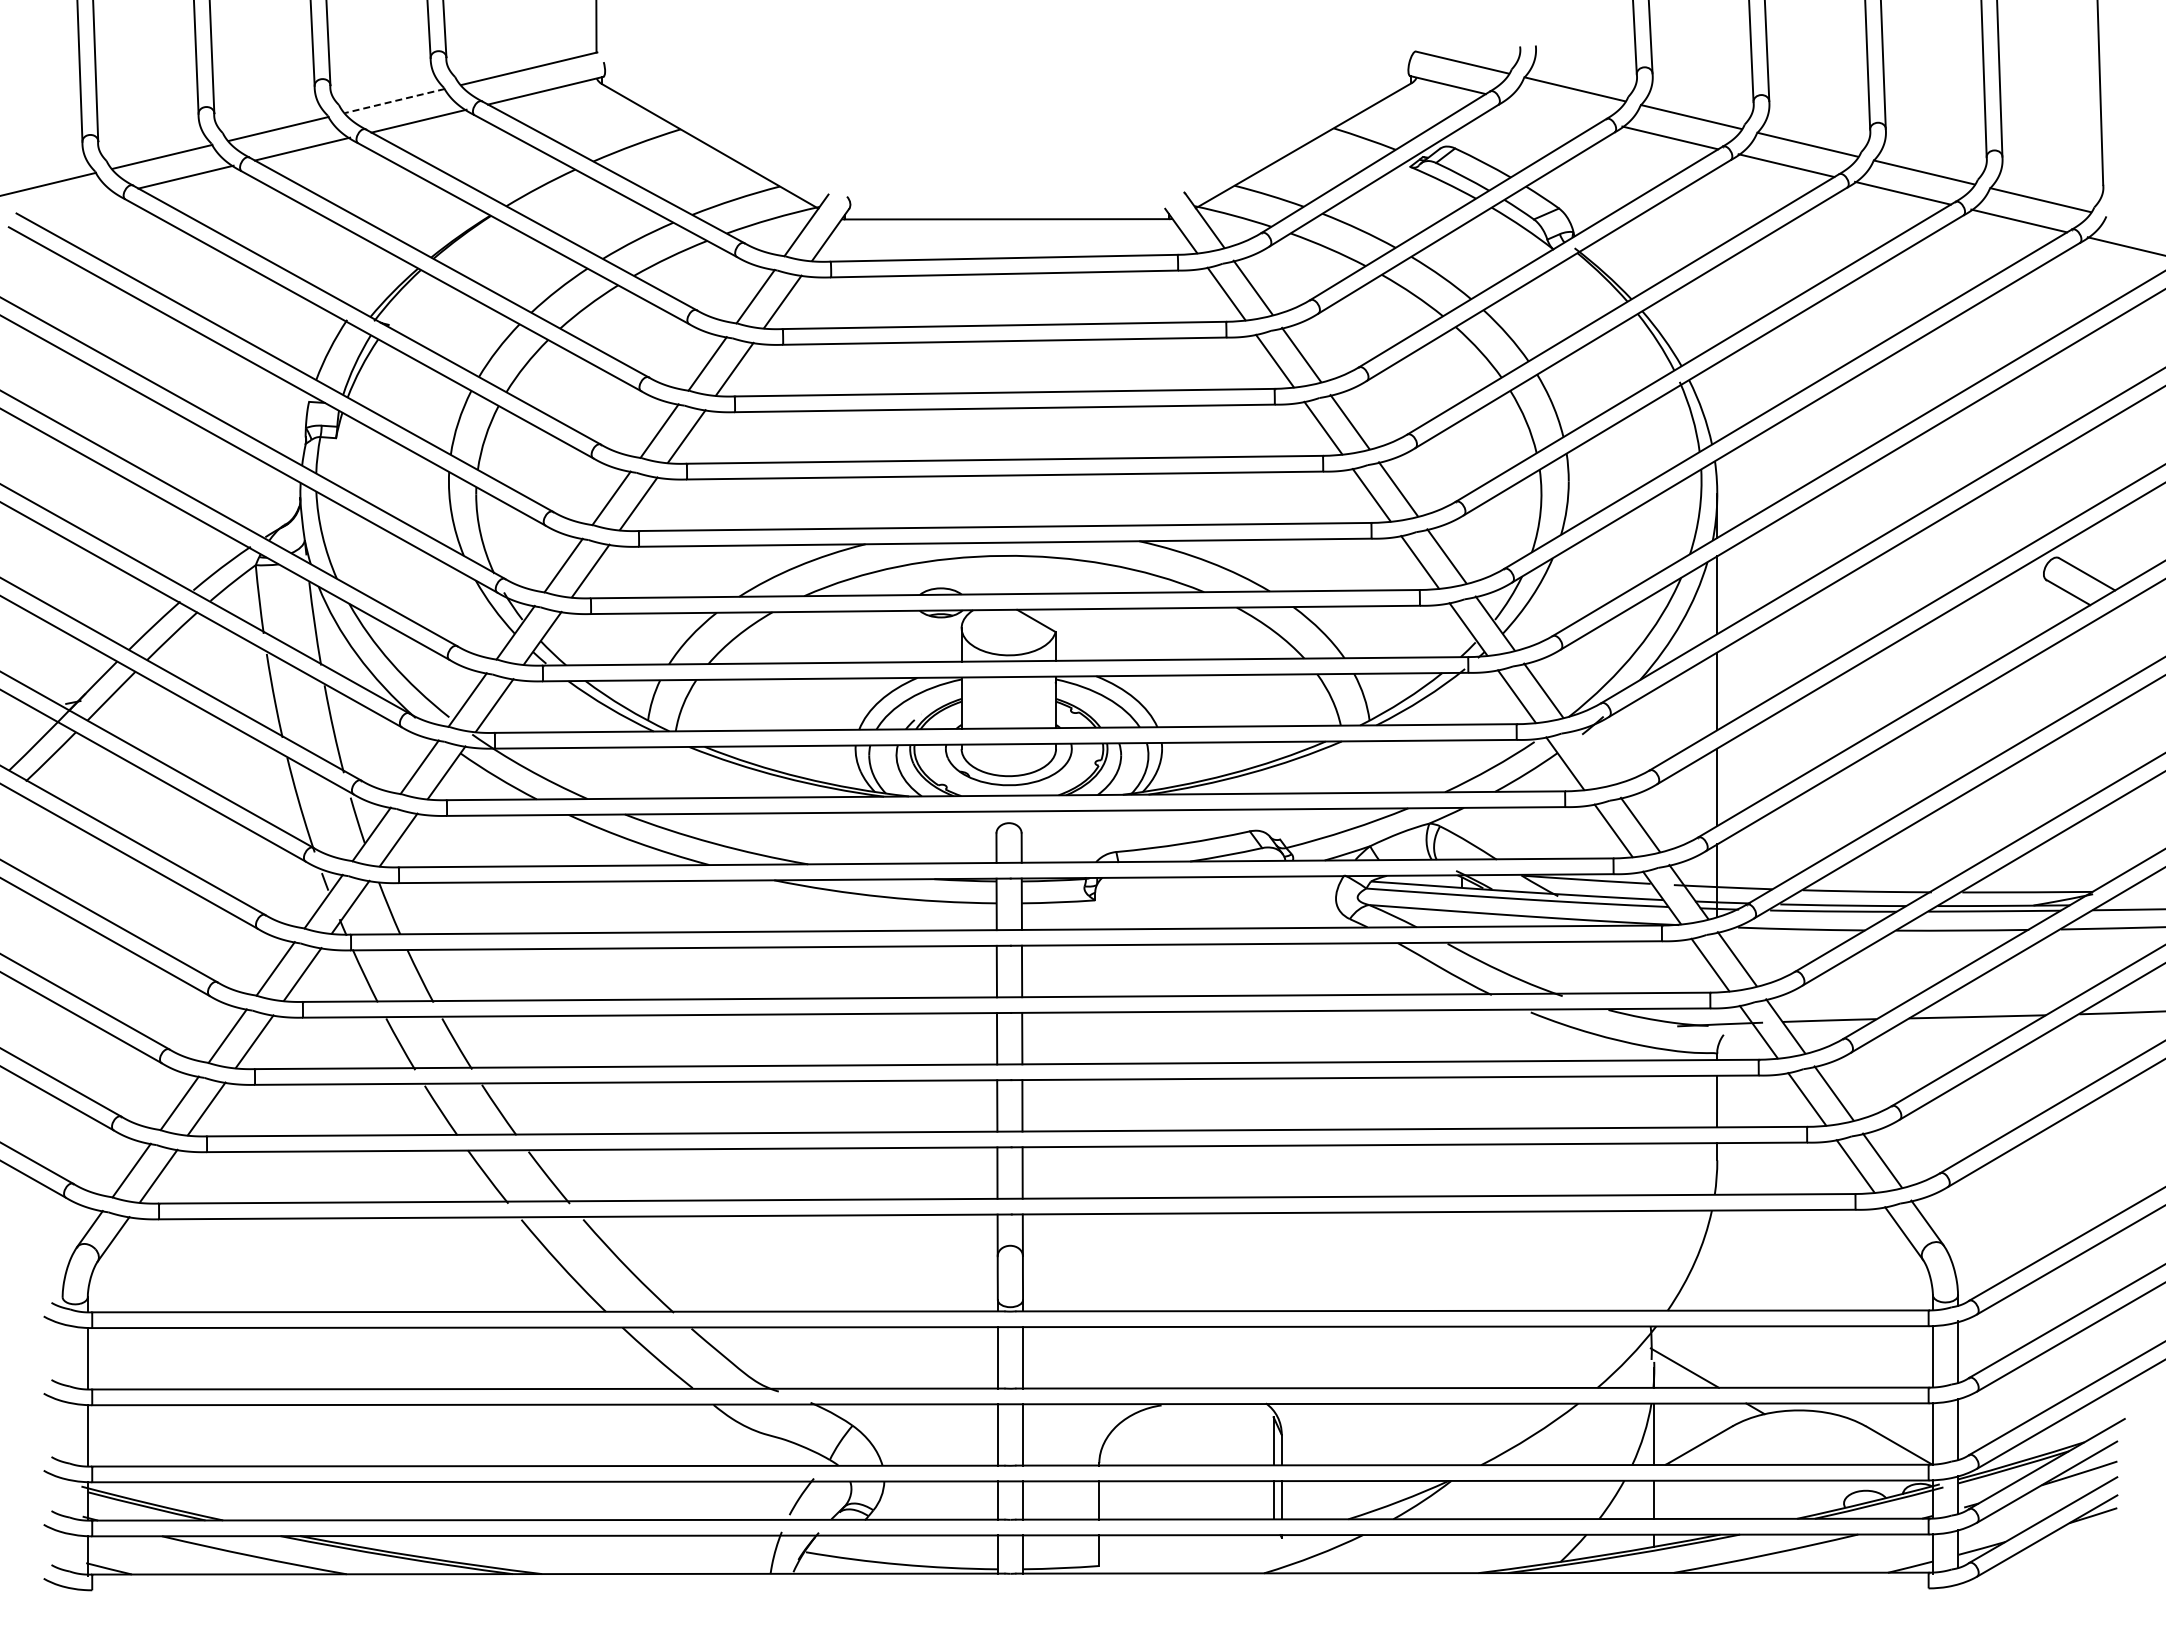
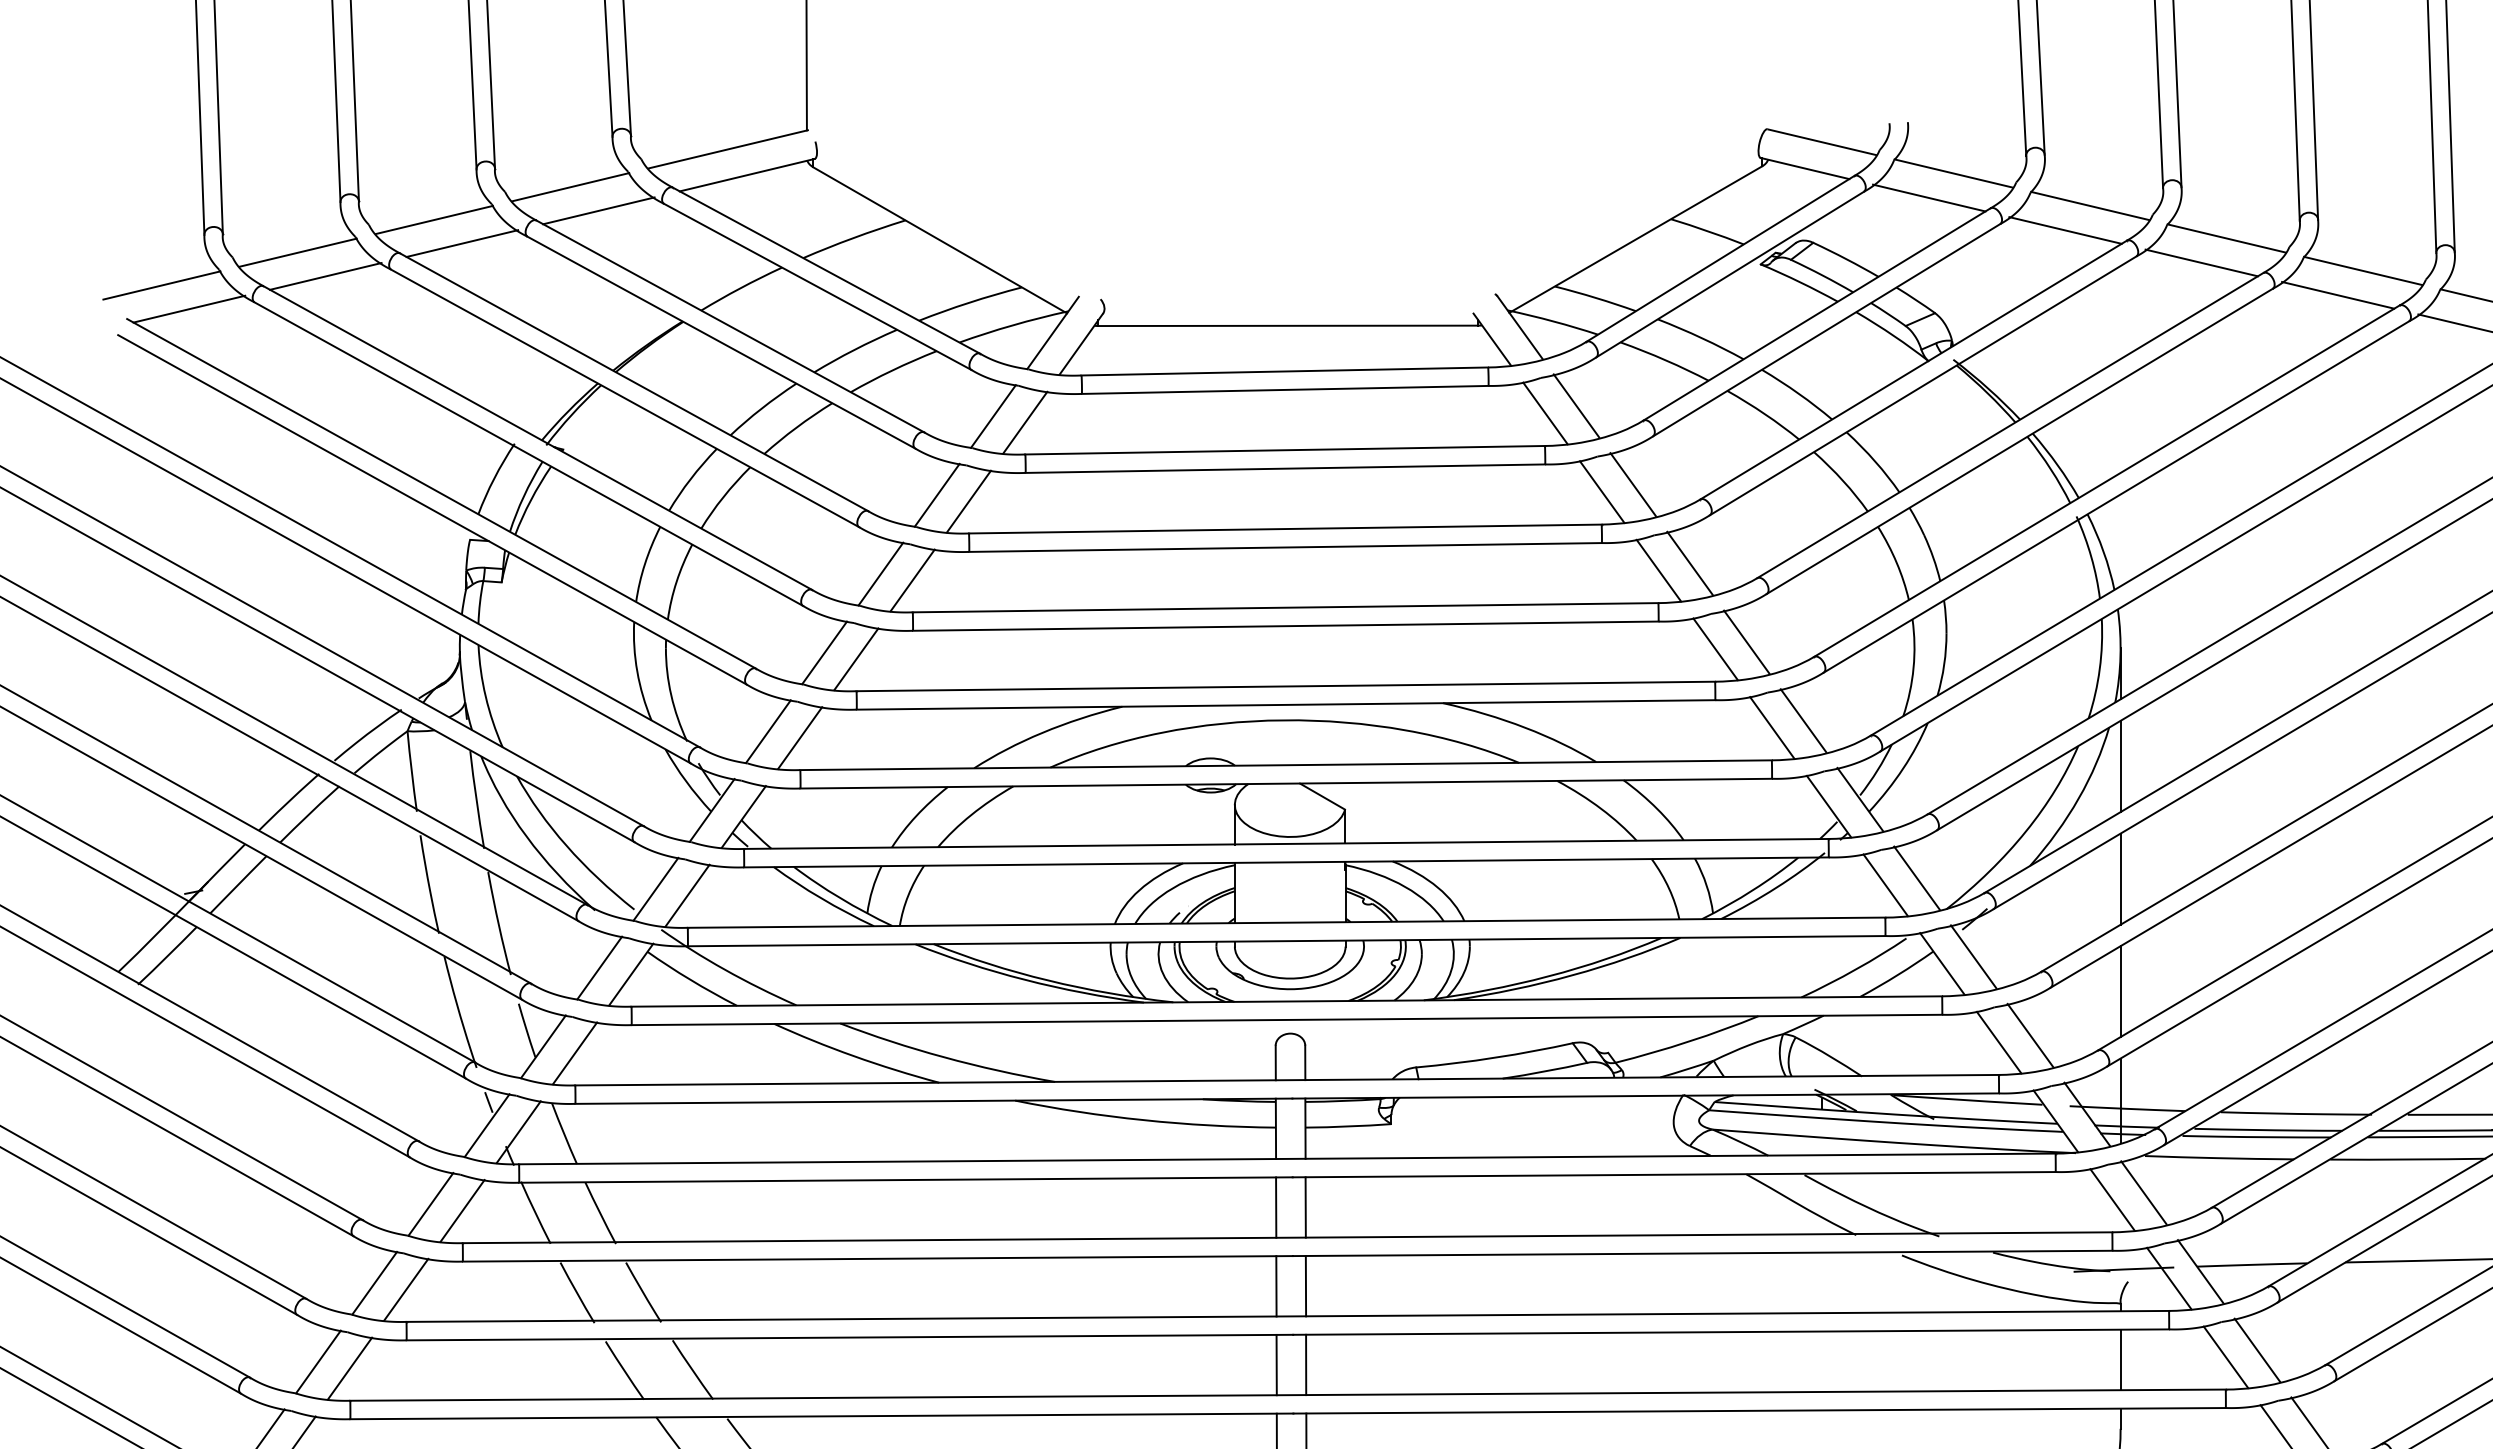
line: (394, 101) -> (570, 187), dashed -> solid
line: (1554, 109) -> (1929, 197), added
line: (69, 204) -> (189, 308), added
line: (1591, 757) -> (1973, 956), added

